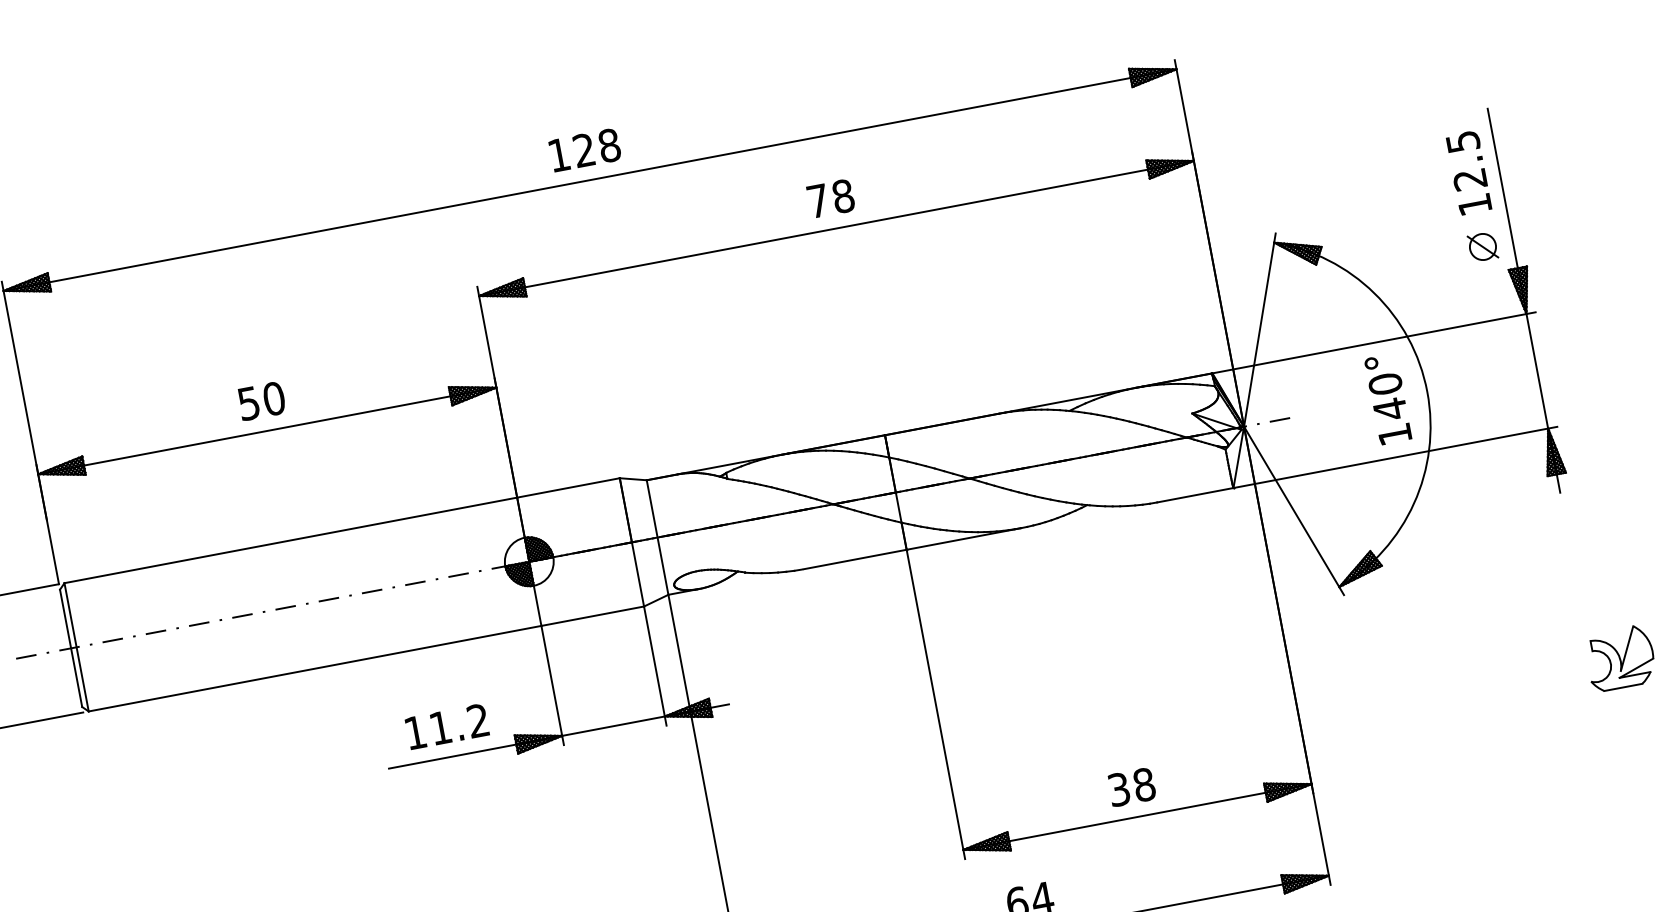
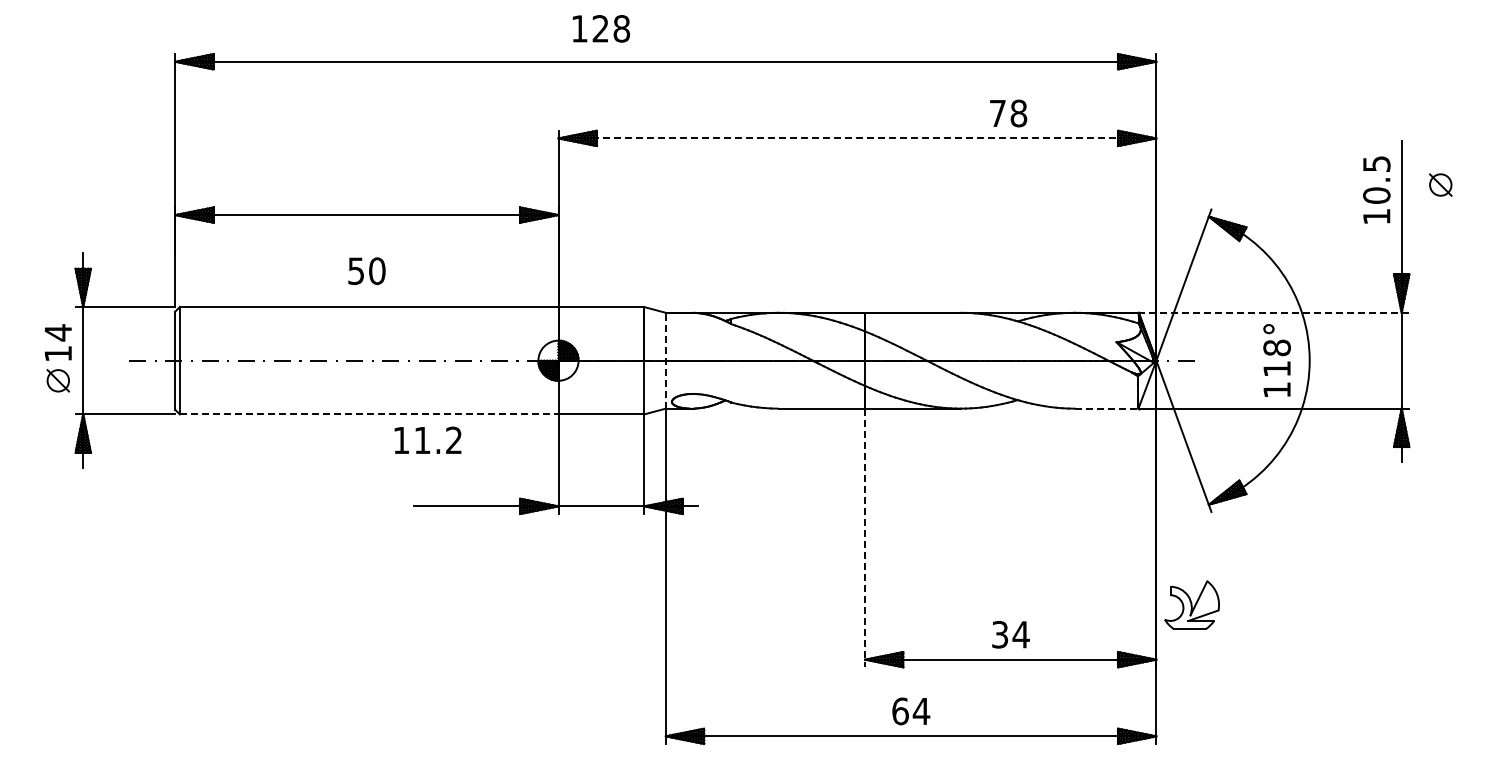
text: (585, 149) -> (601, 28), moved
text: (1469, 179) -> (1376, 195), 12.5 -> 10.5
text: (830, 198) -> (1008, 113), moved
line: (836, 228) -> (857, 138), solid -> dashed
part: (1482, 246) -> (1440, 184), moved
line: (1373, 342) -> (1273, 312), solid -> dashed
text: (1387, 396) -> (1276, 358), 140° -> 118°
text: (261, 400) -> (366, 270), moved
line: (1195, 495) -> (1106, 408), solid -> dashed
line: (657, 537) -> (665, 360), solid -> dashed
part: (1619, 657) -> (1191, 604), moved
line: (315, 668) -> (369, 414), solid -> dashed
line: (936, 704) -> (865, 538), solid -> dashed
text: (446, 725) -> (427, 439), moved
text: (1143, 784) -> (1020, 634), 38 -> 34

